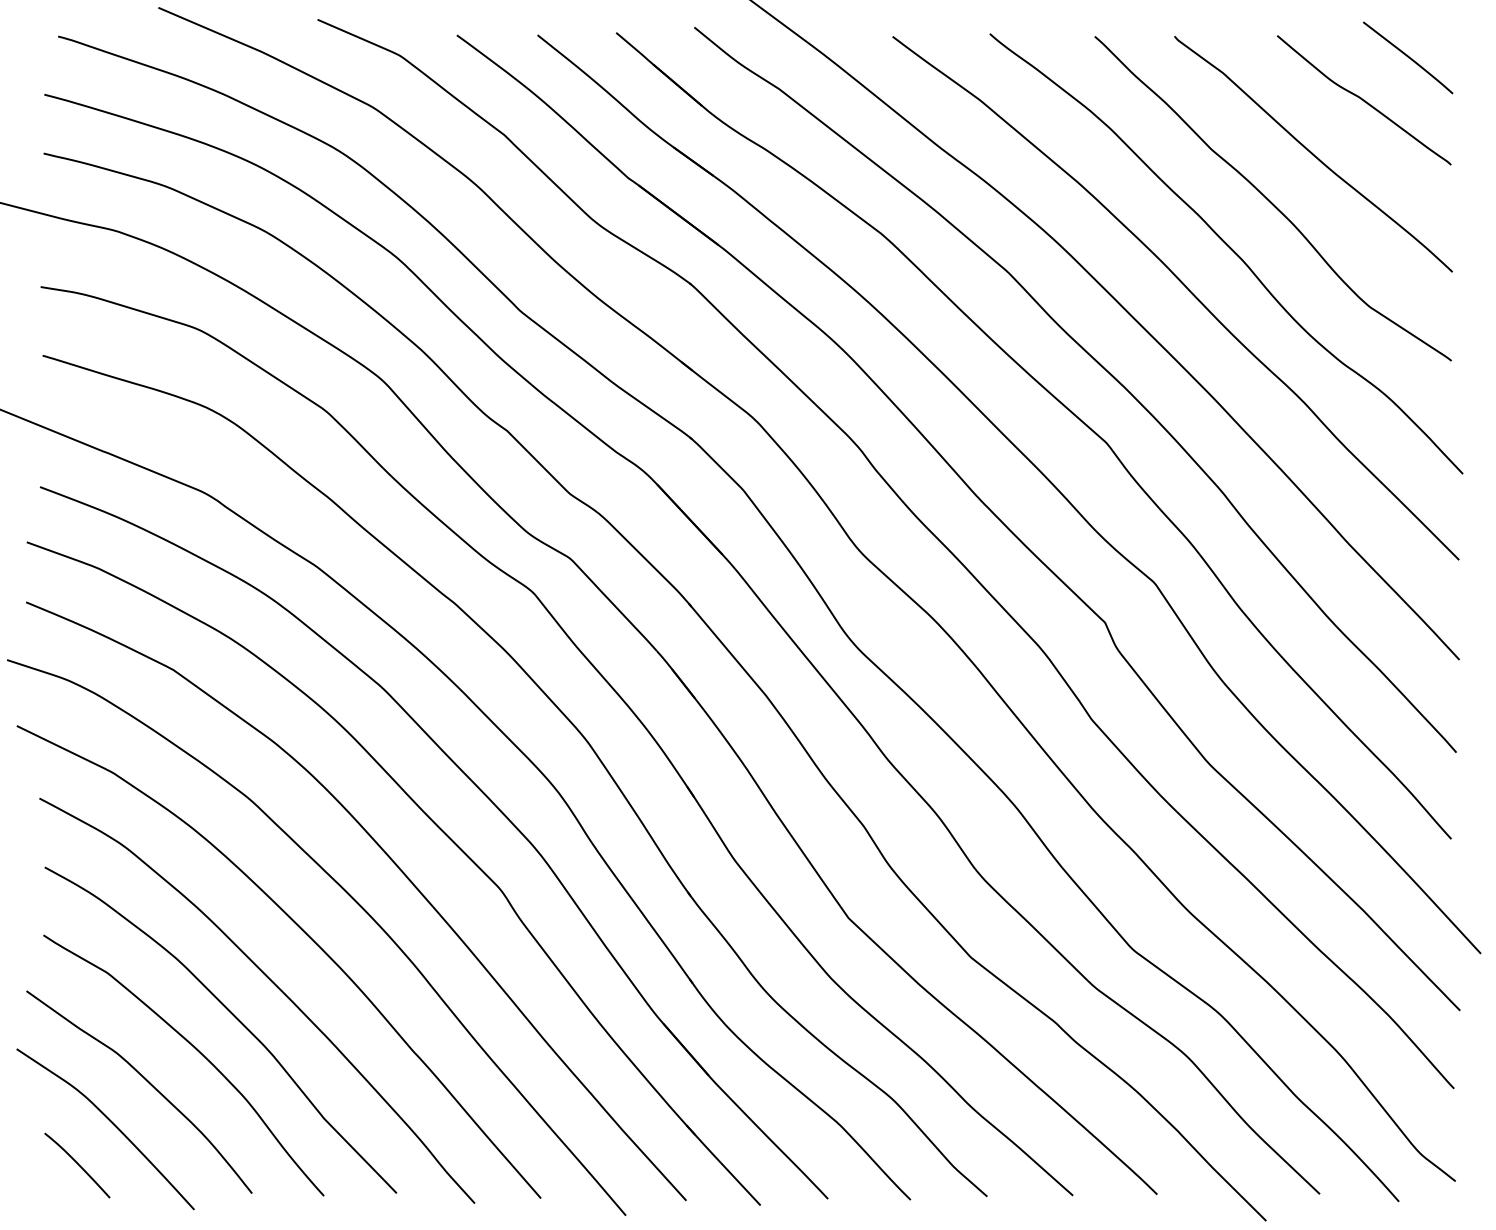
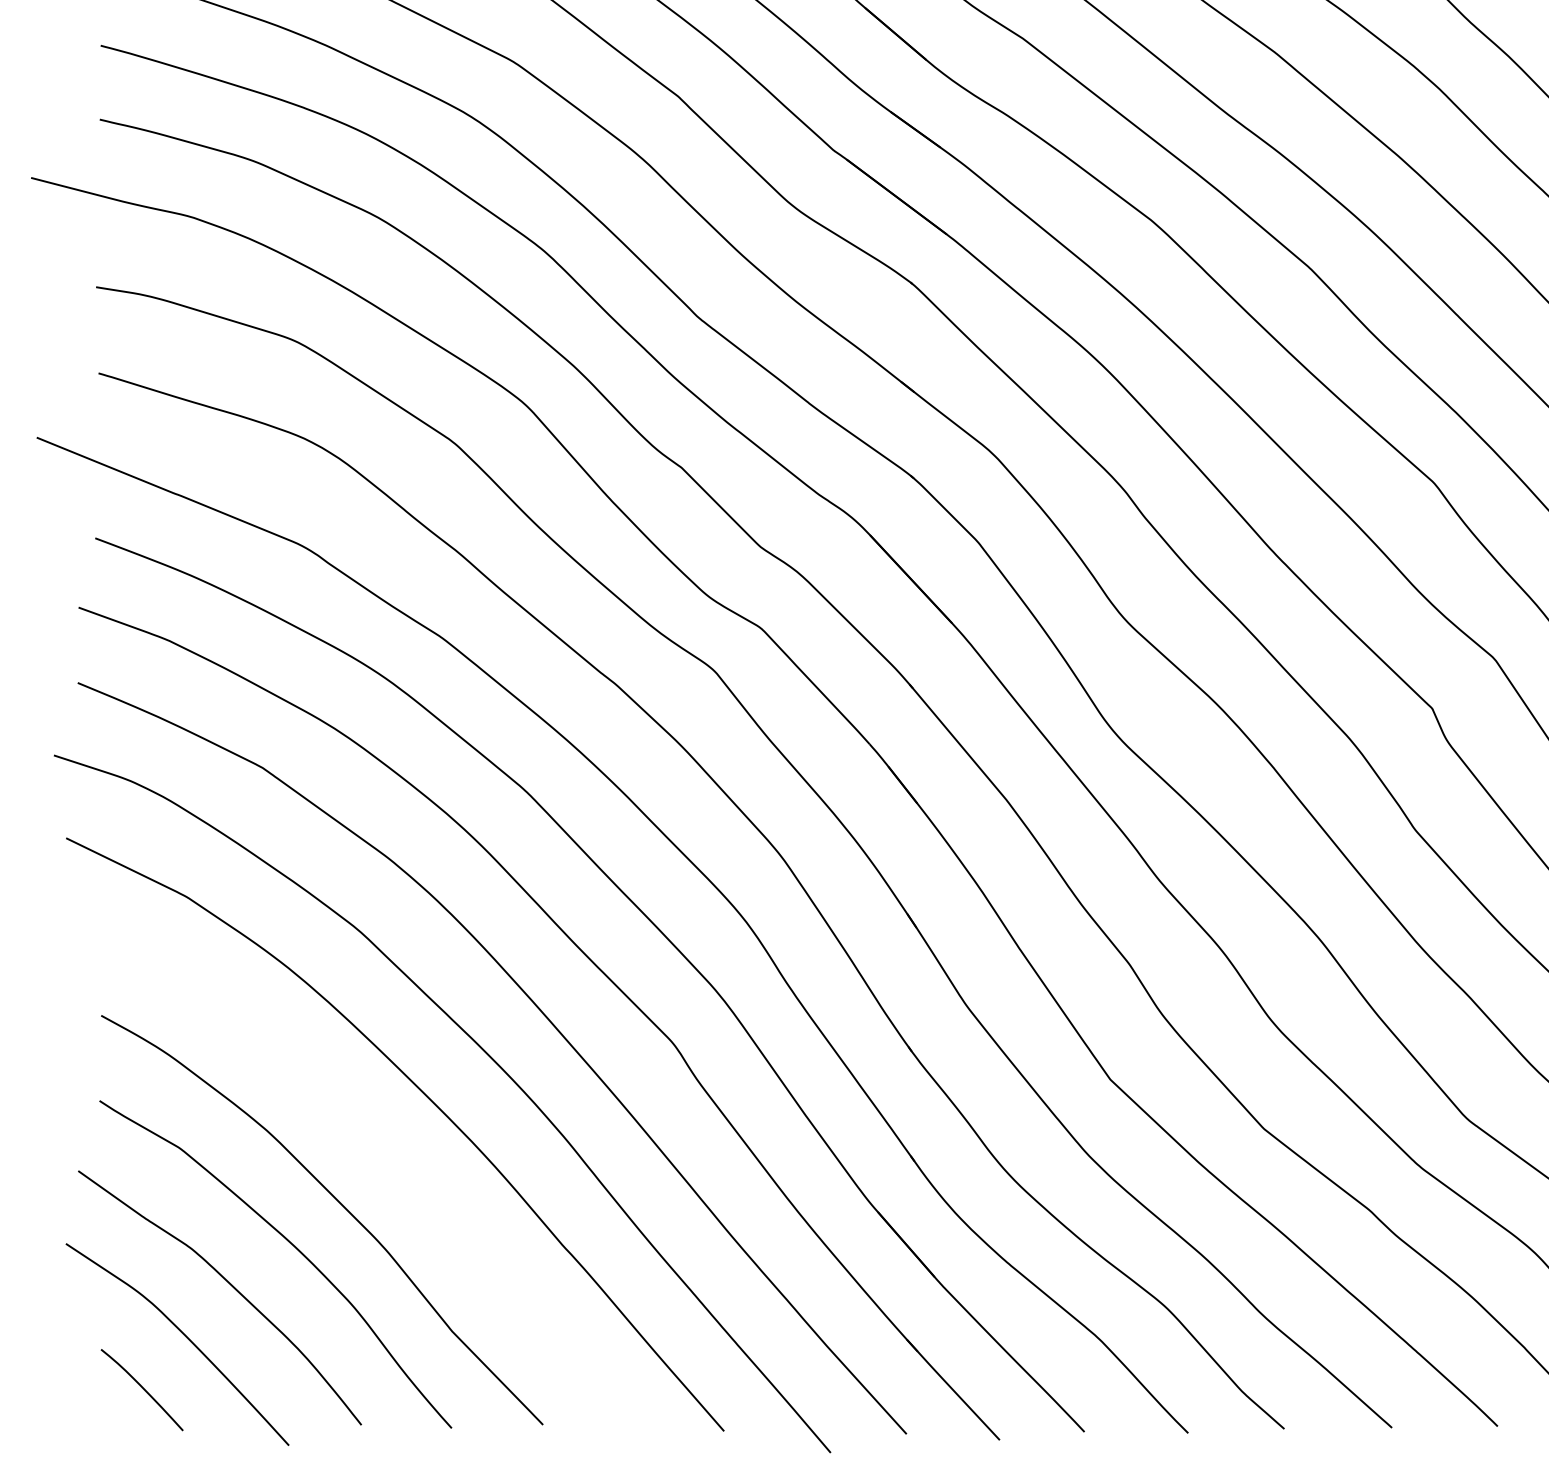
curve: (273, 984) -> (388, 1162), removed

